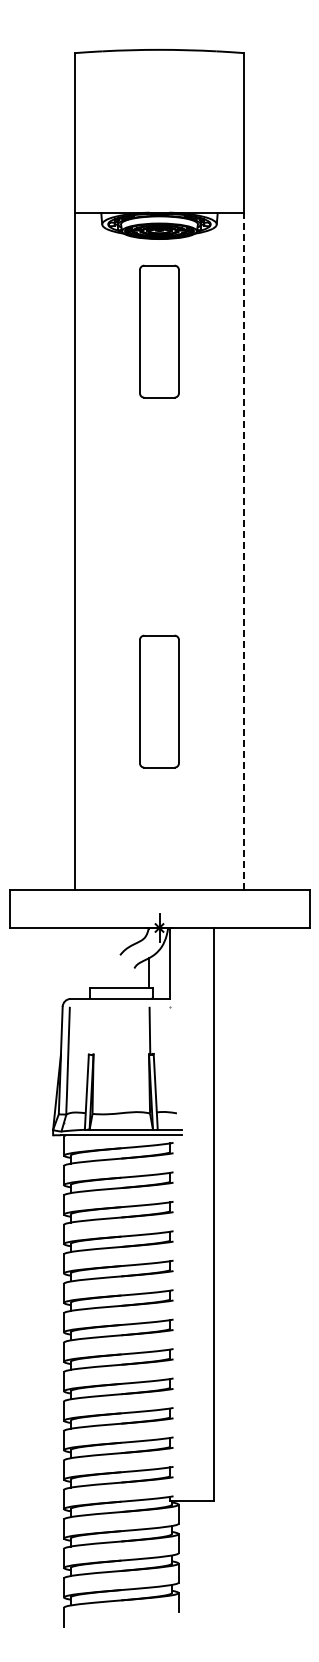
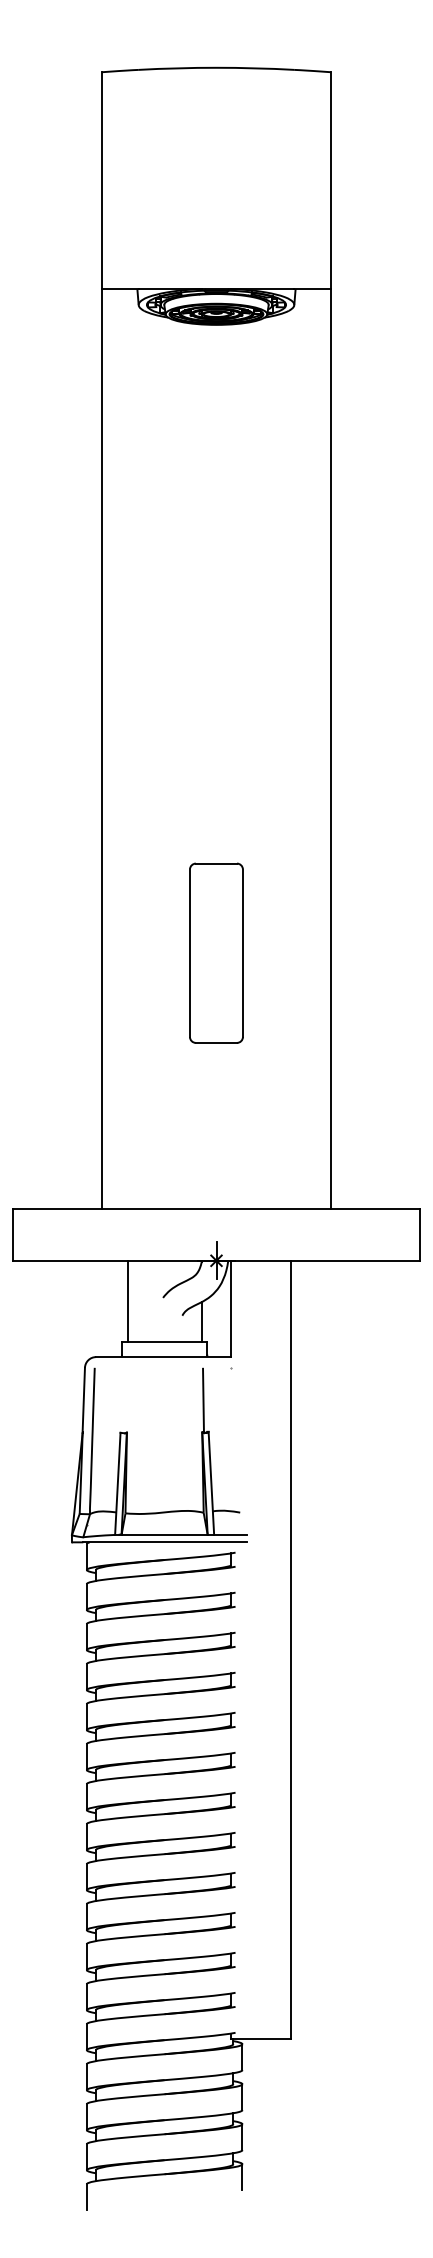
part: (159, 331) -> (216, 450), removed
line: (244, 551) -> (331, 749), dashed -> solid
line: (94, 958) -> (128, 1302), added

